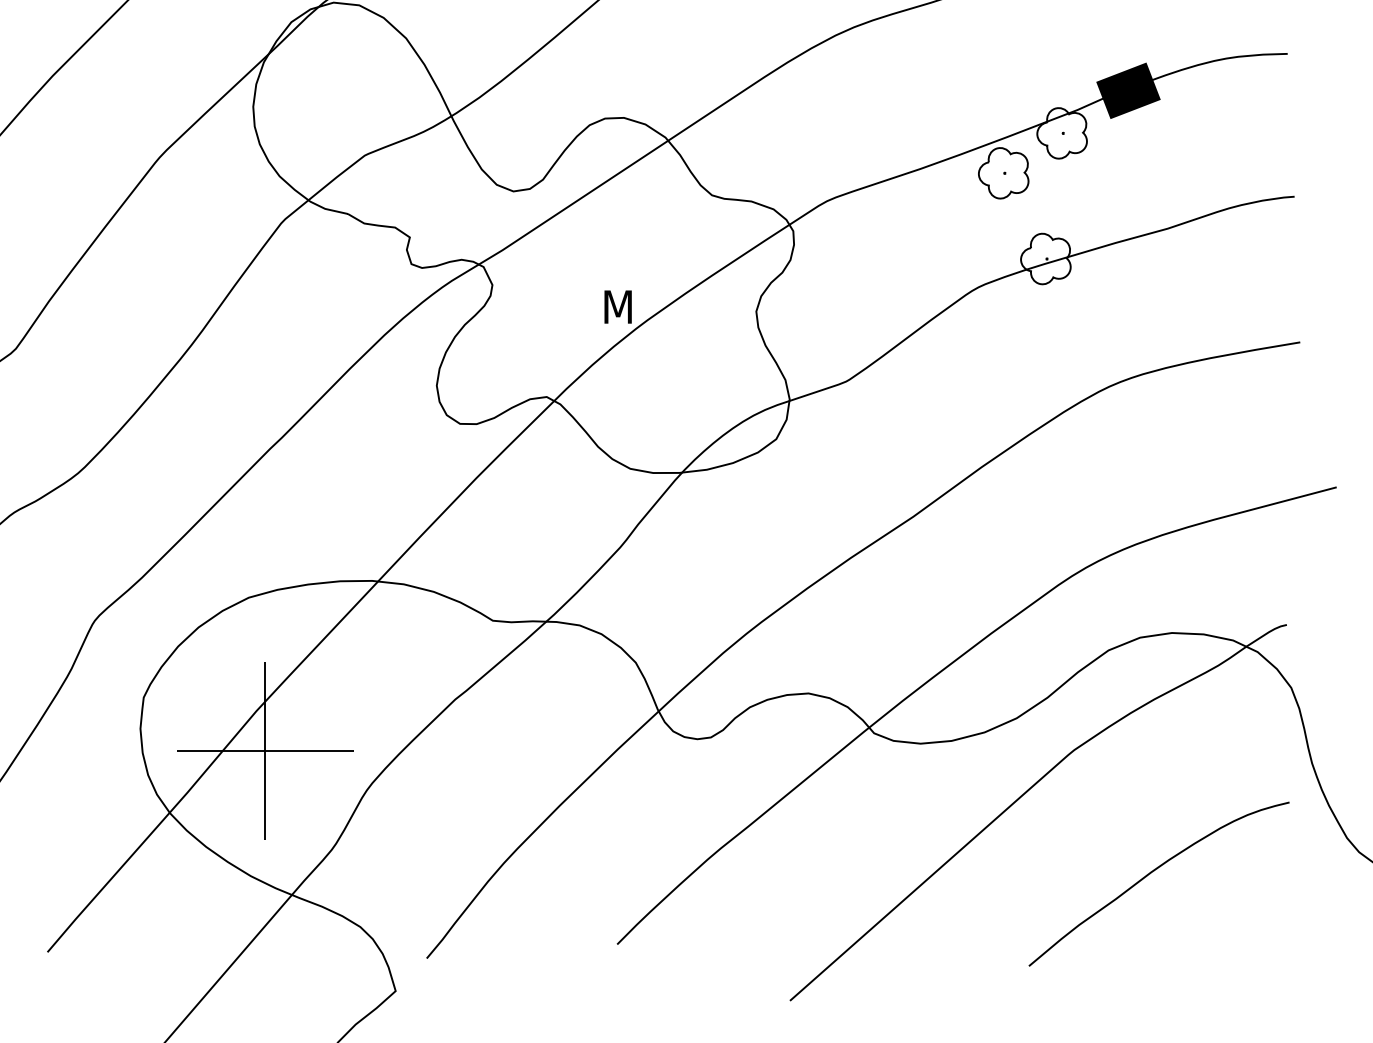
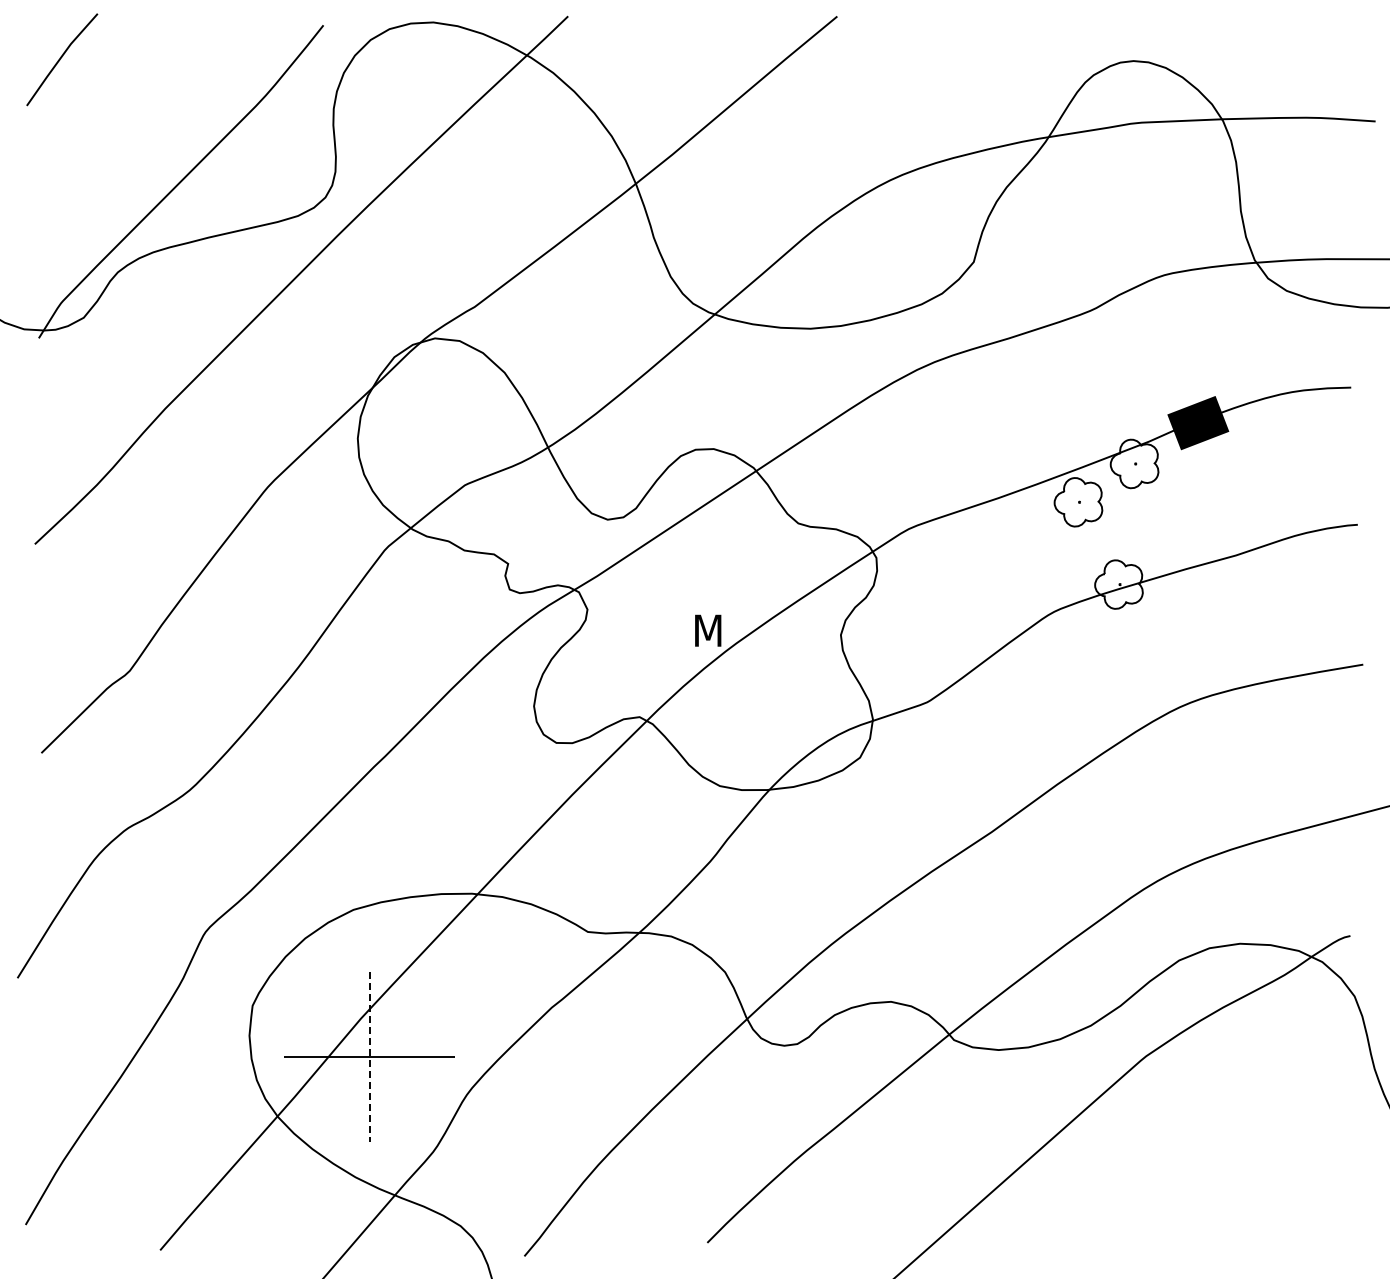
line: (265, 751) -> (369, 1057), solid -> dashed
curve: (1150, 874) -> (1219, 1175), removed

